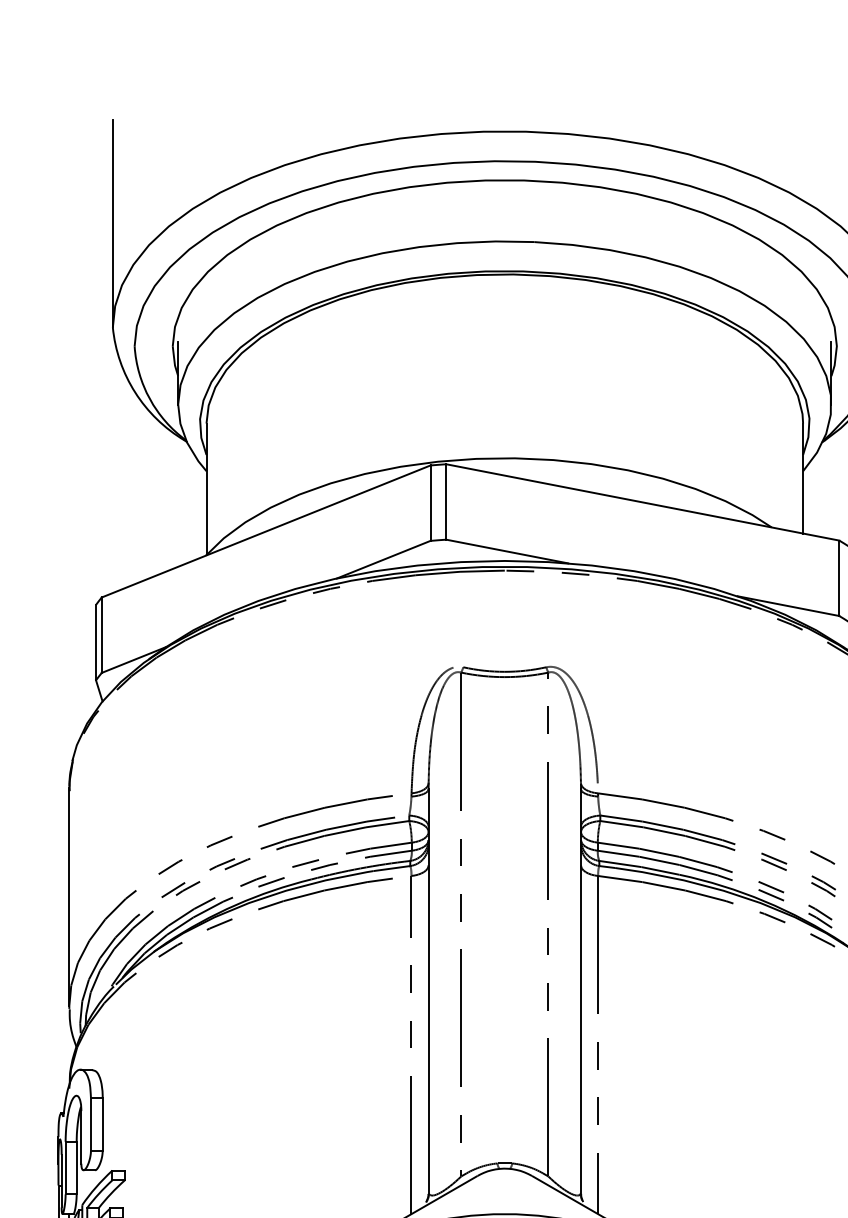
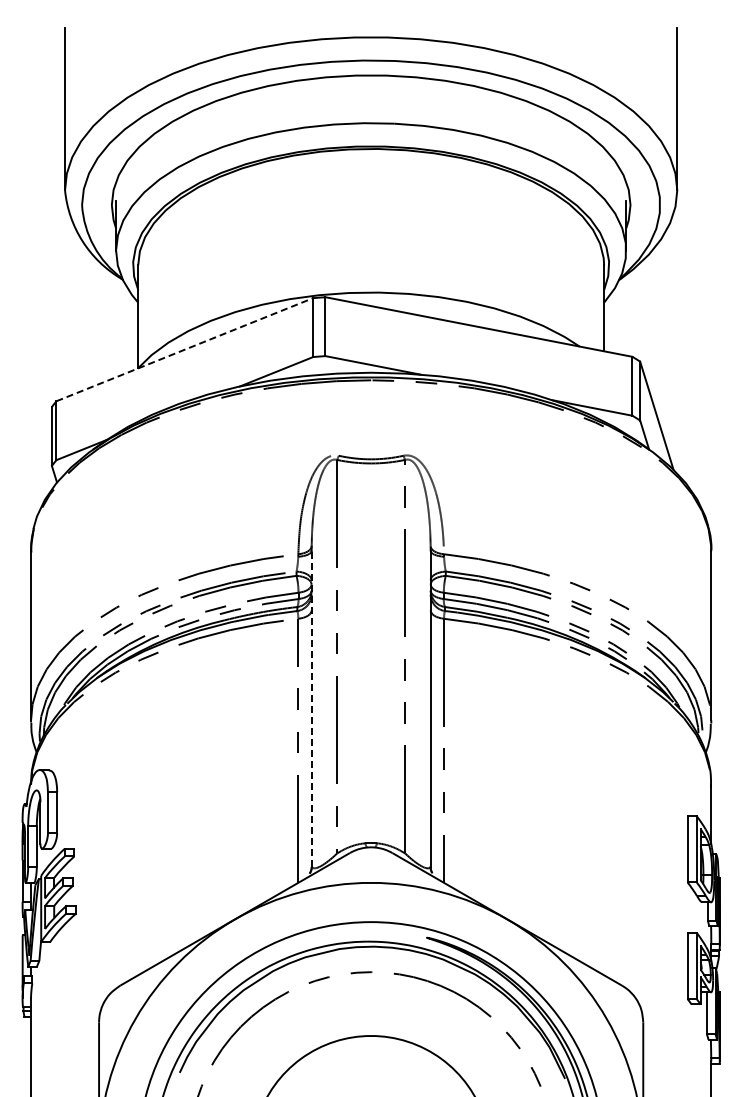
line: (267, 531) -> (185, 349), solid -> dashed
line: (428, 990) -> (311, 708), solid -> dashed

